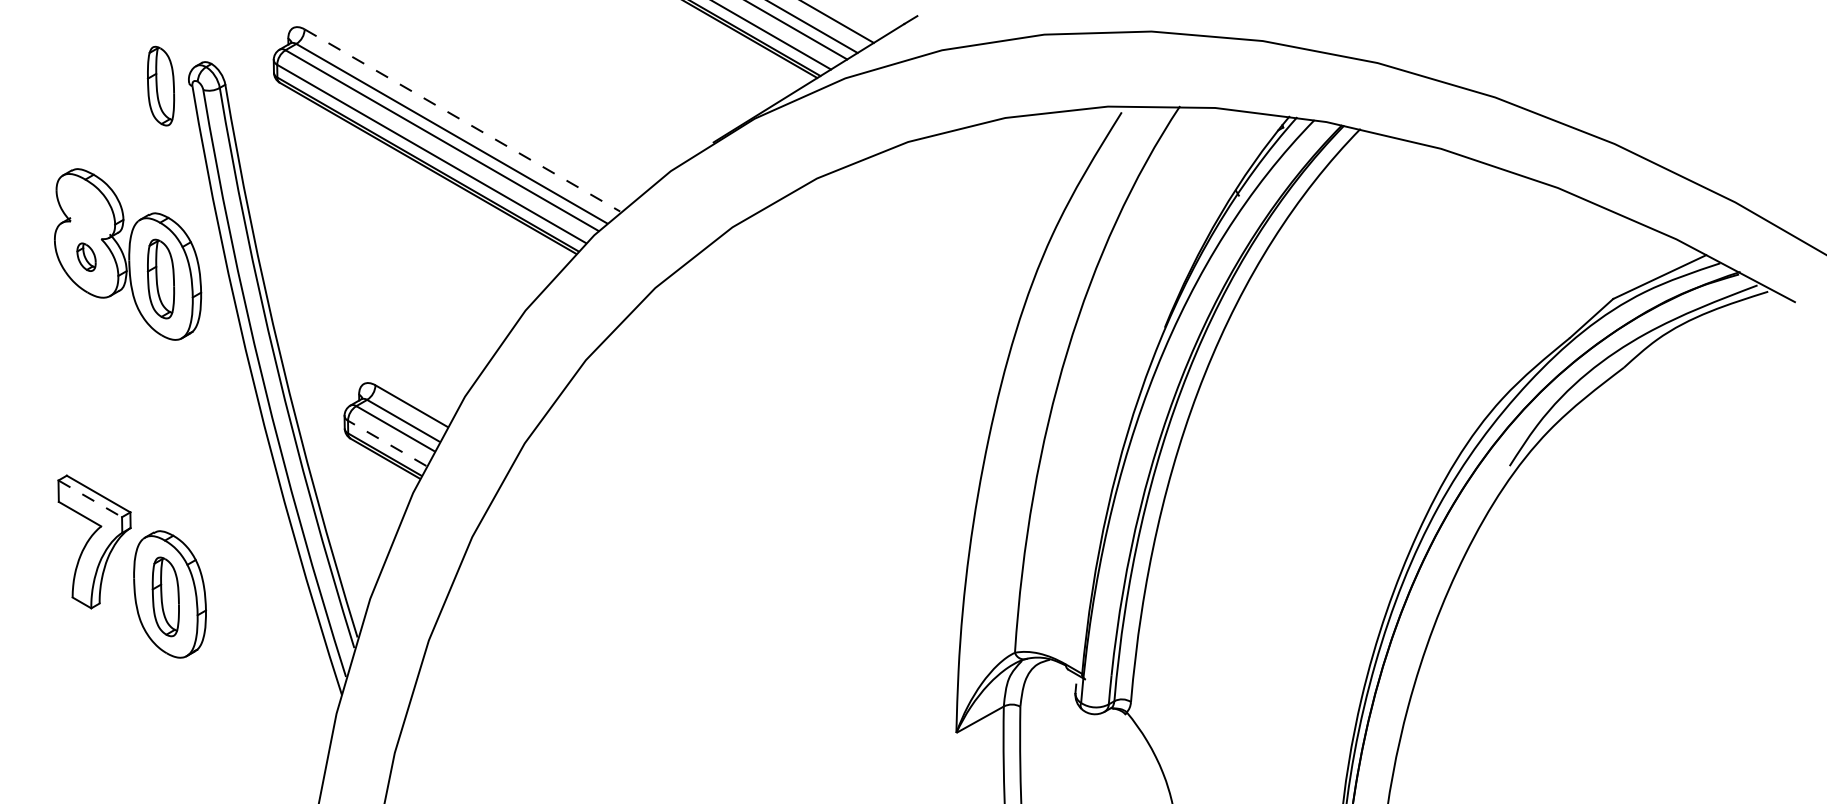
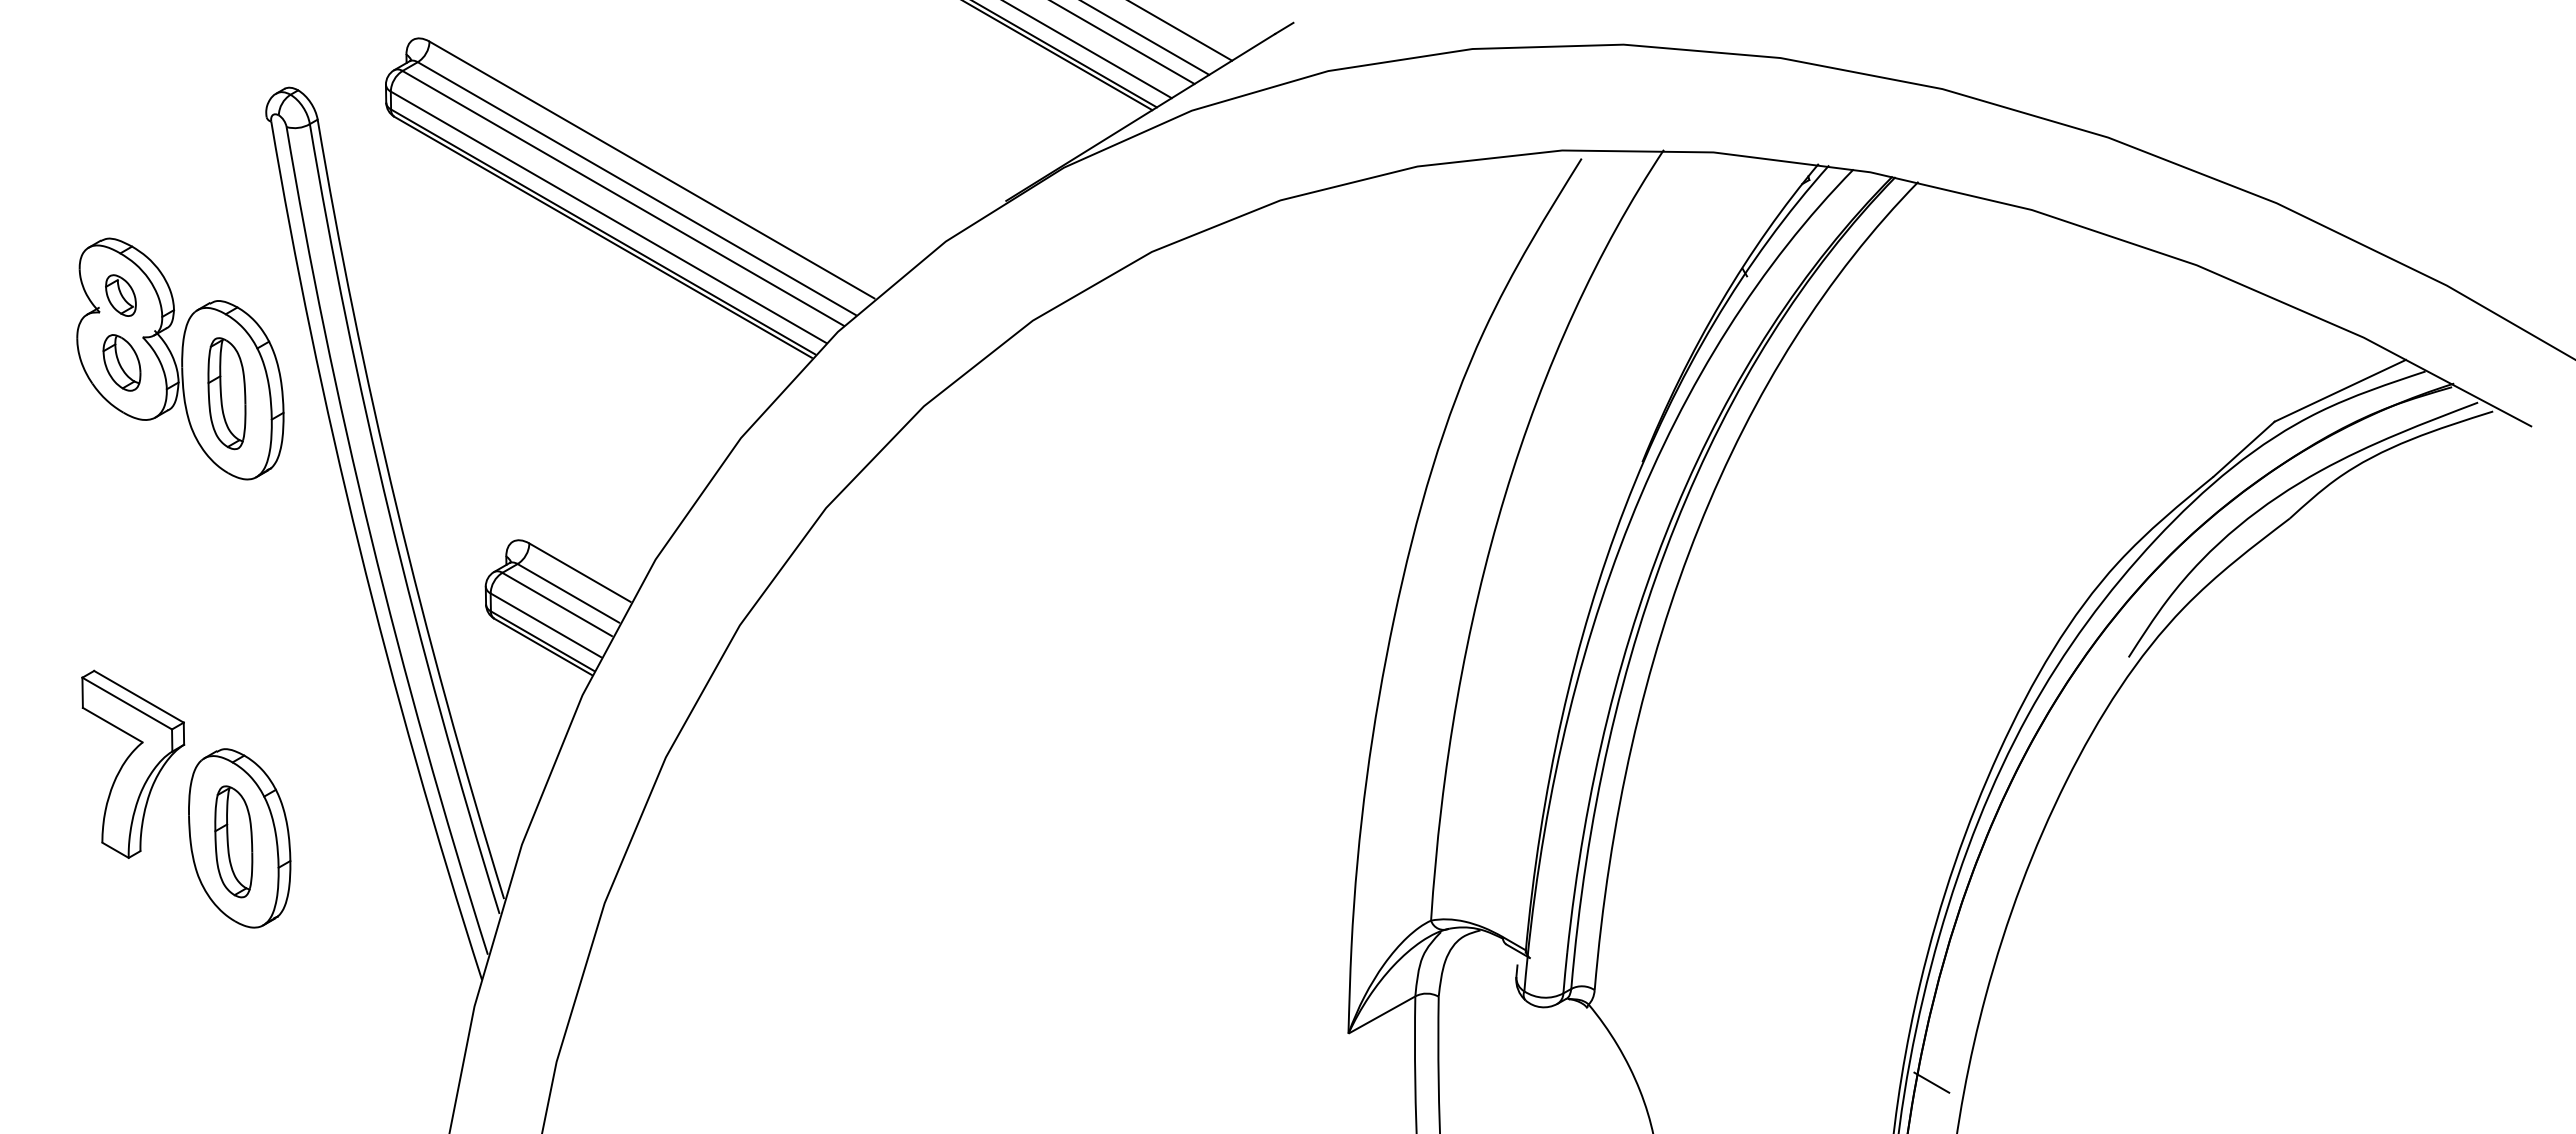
part: (160, 86) -> (226, 121), removed
line: (462, 120) -> (652, 170), dashed -> solid
part: (85, 209) -> (120, 295), added
part: (86, 256) -> (121, 362), size x1.43
line: (386, 443) -> (545, 625), dashed -> solid
line: (90, 498) -> (127, 703), dashed -> solid
line: (1369, 767) -> (1931, 1082), added

